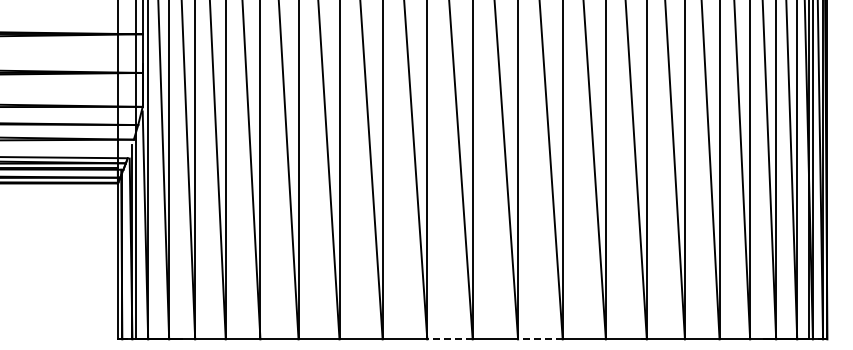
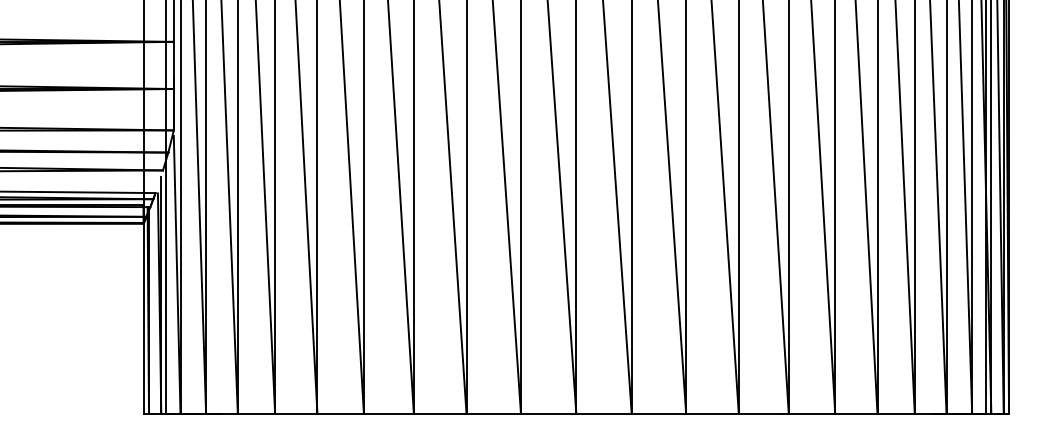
line: (450, 339) -> (549, 414), dashed -> solid
line: (539, 339) -> (657, 414), dashed -> solid

